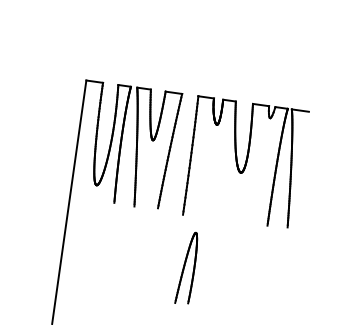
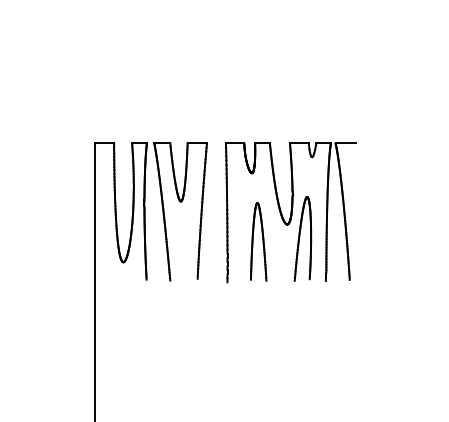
part: (214, 183) -> (258, 241), added
part: (186, 267) -> (302, 238), moved

